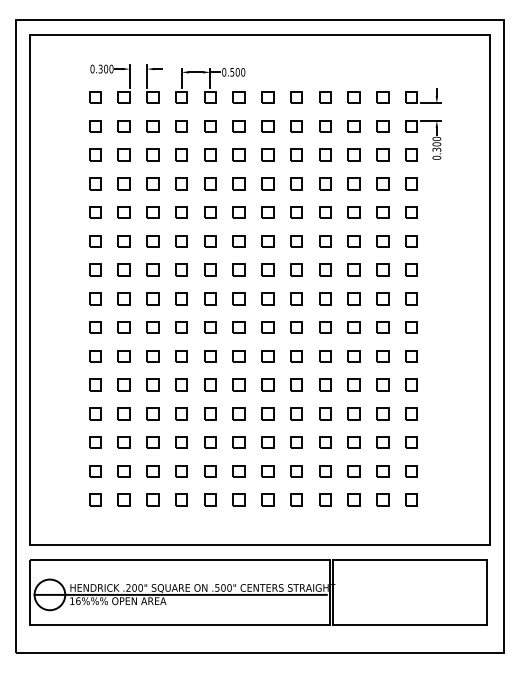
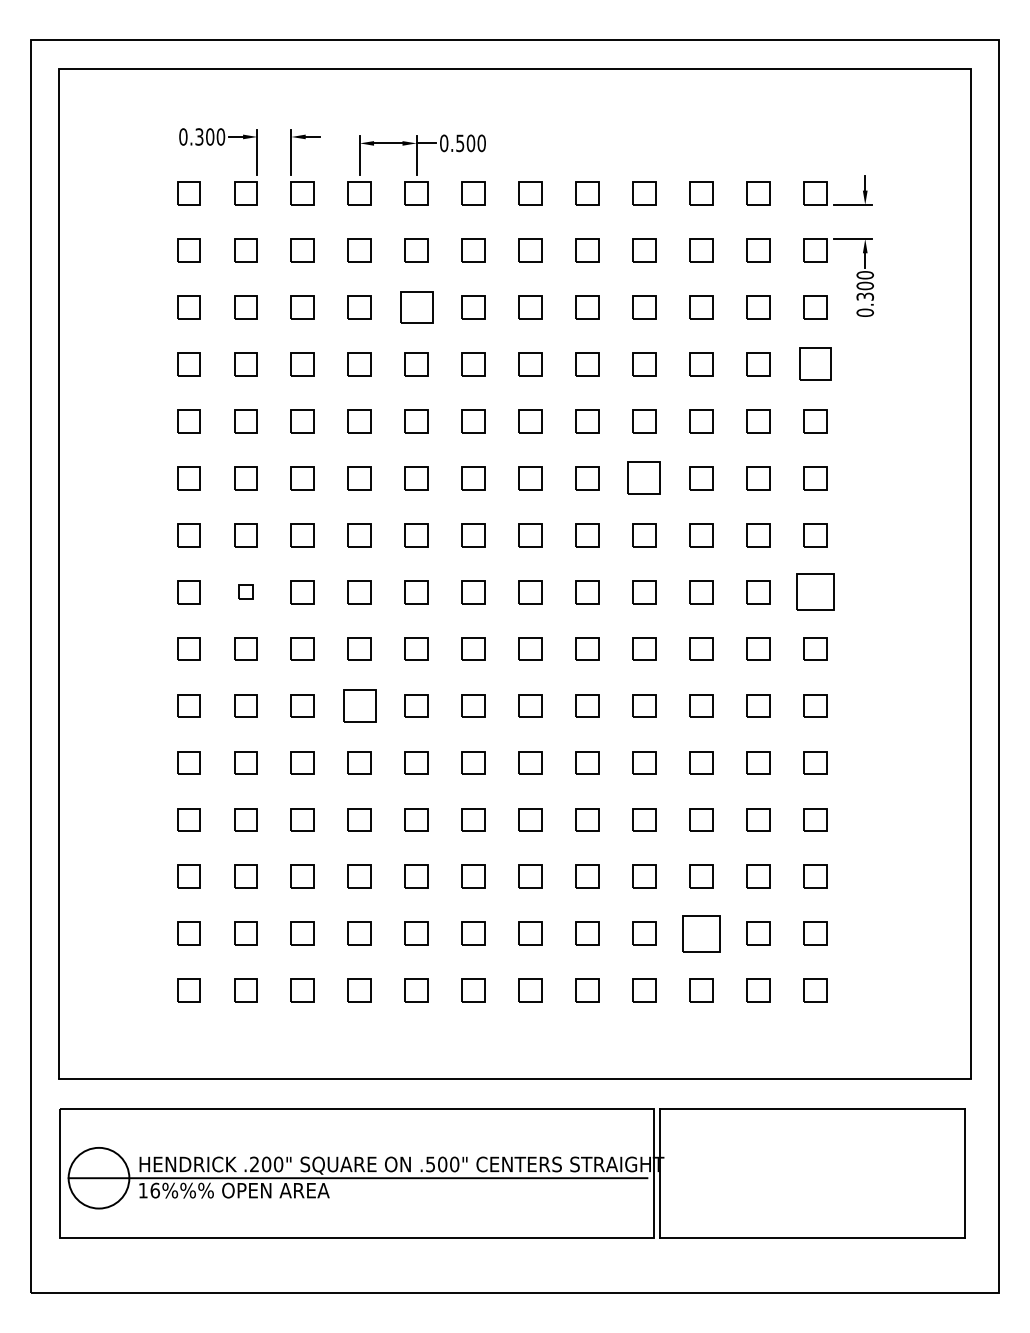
part: (210, 154) -> (416, 306), size x1.4
part: (411, 183) -> (815, 363), size x1.4
part: (325, 241) -> (644, 478), size x1.4
part: (123, 298) -> (244, 591), size x0.6
part: (411, 298) -> (815, 591), size x1.6
part: (181, 356) -> (359, 706), size x1.4
part: (353, 471) -> (700, 933), size x1.6

